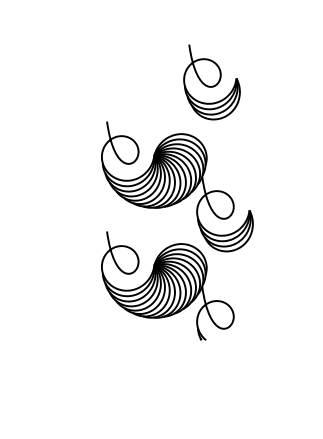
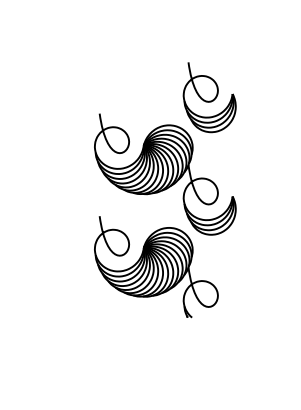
part: (211, 82) -> (209, 97), moved

